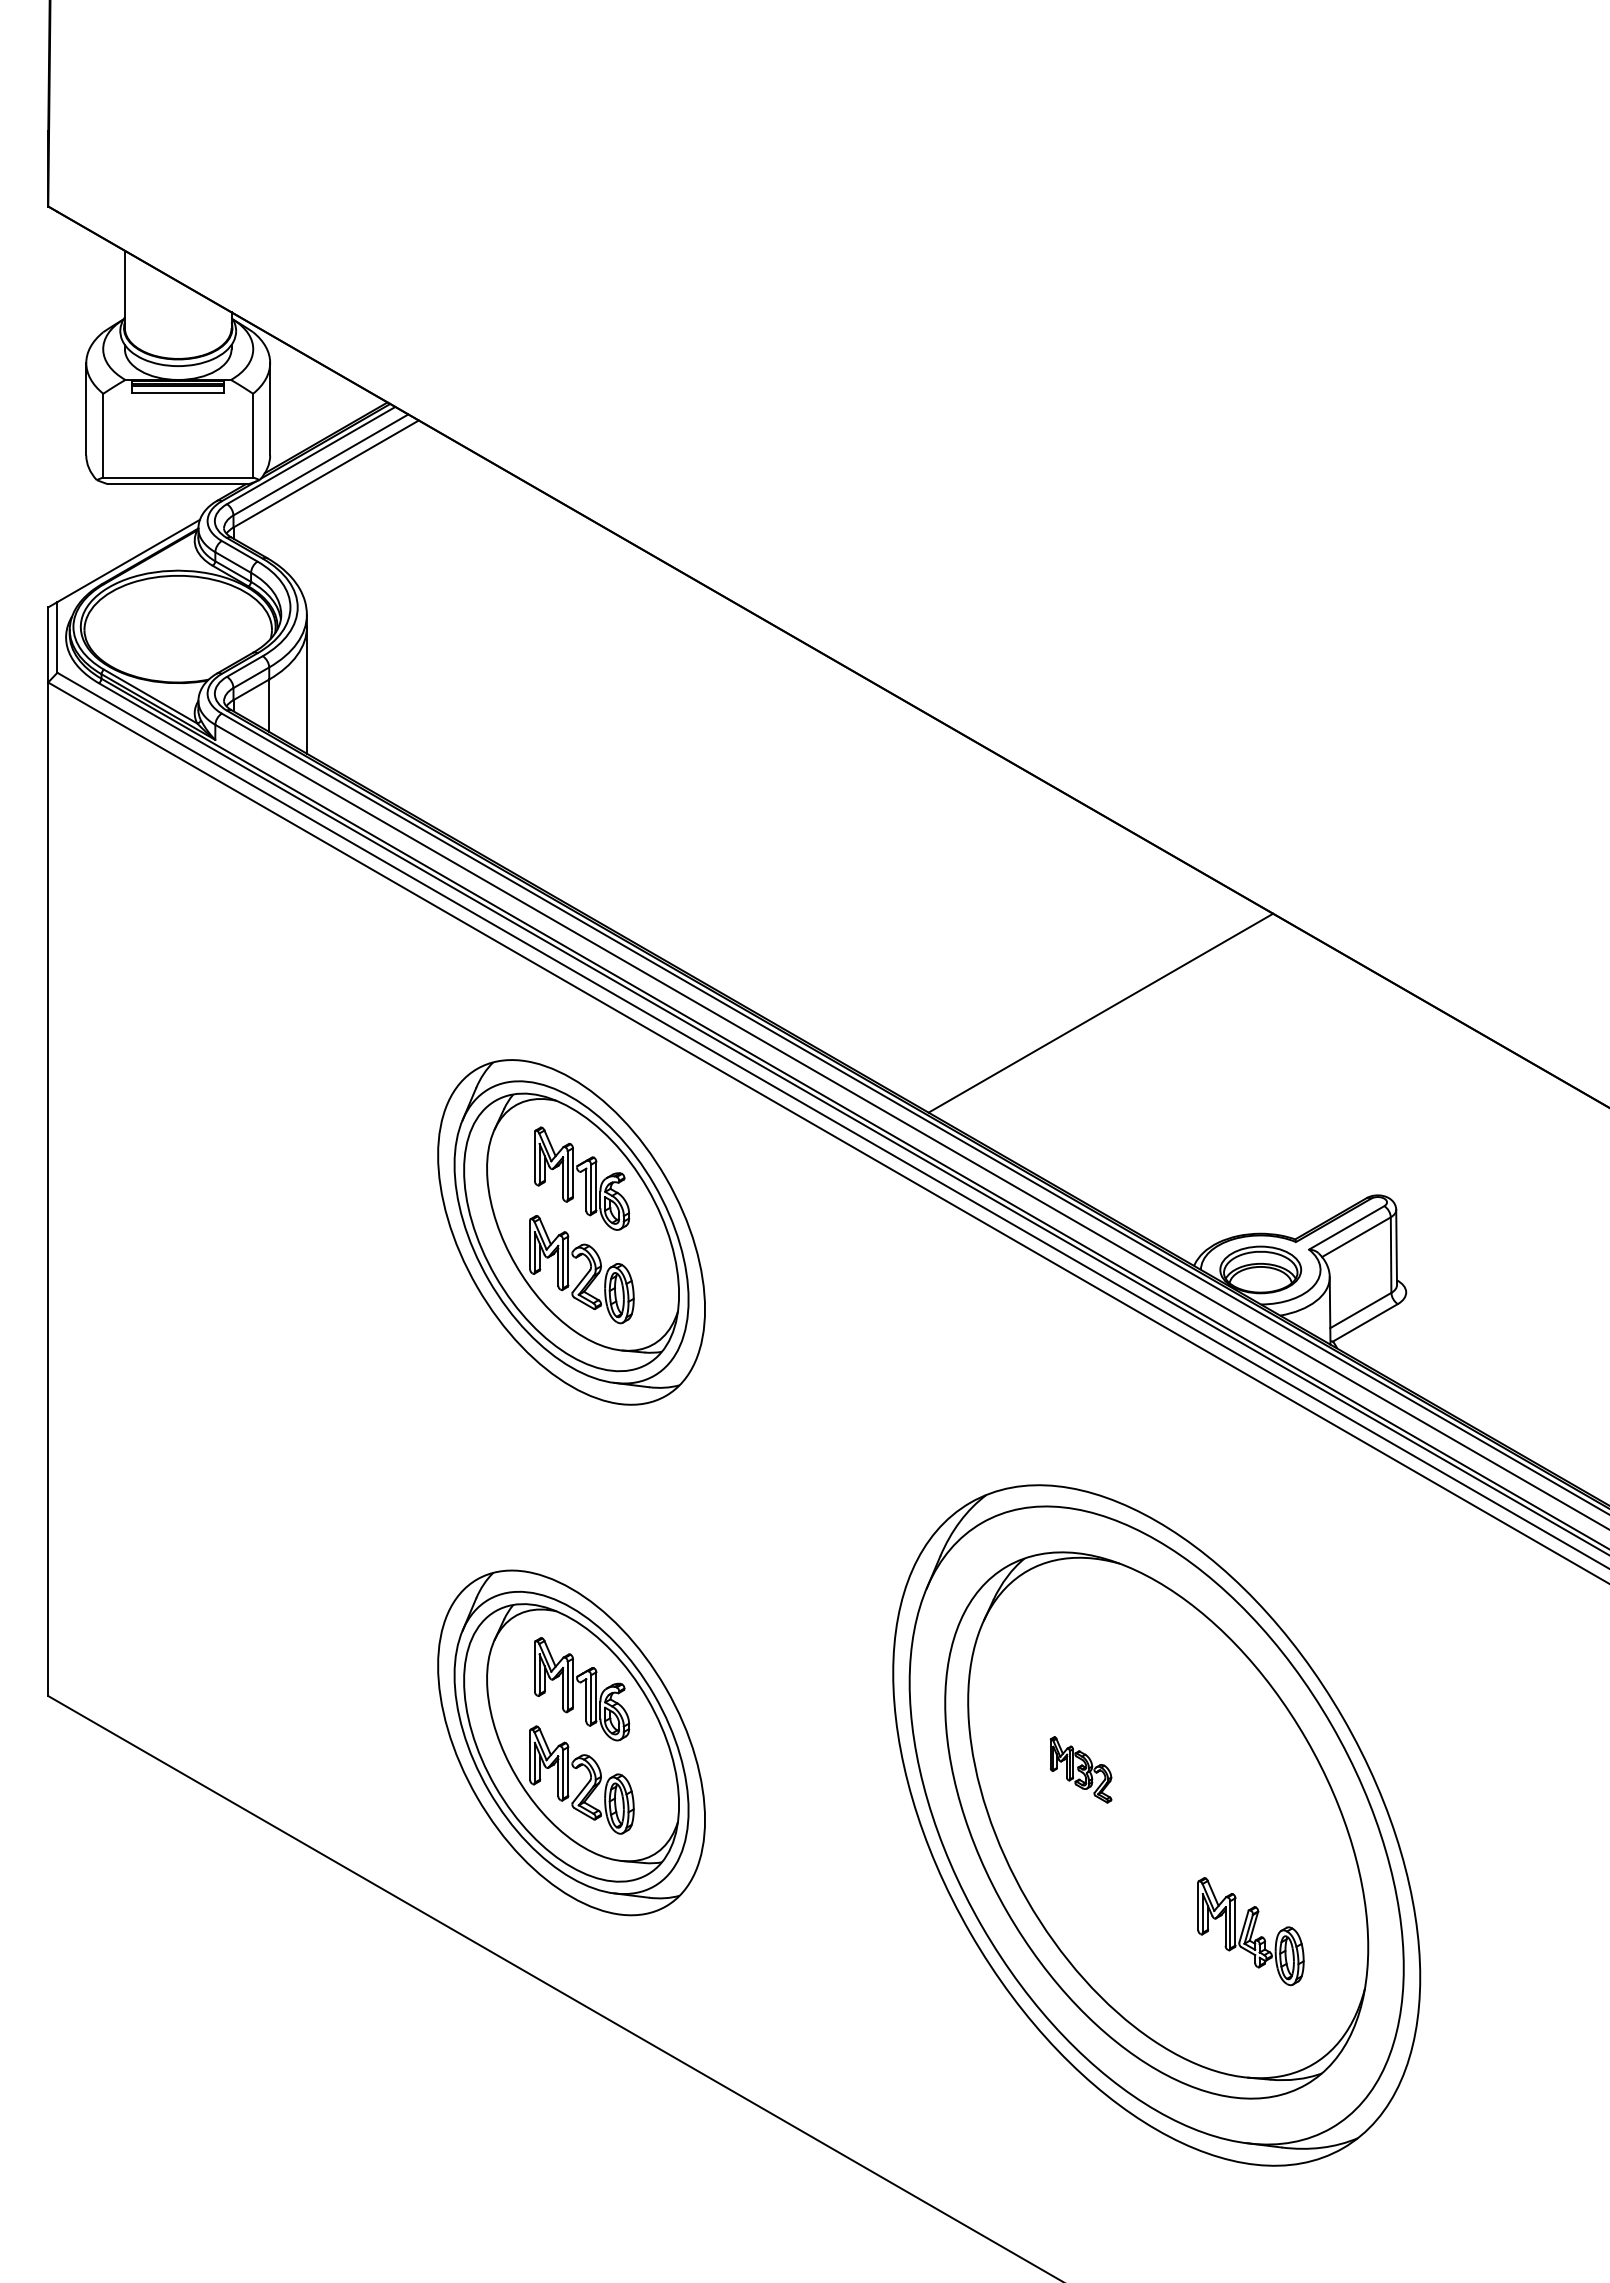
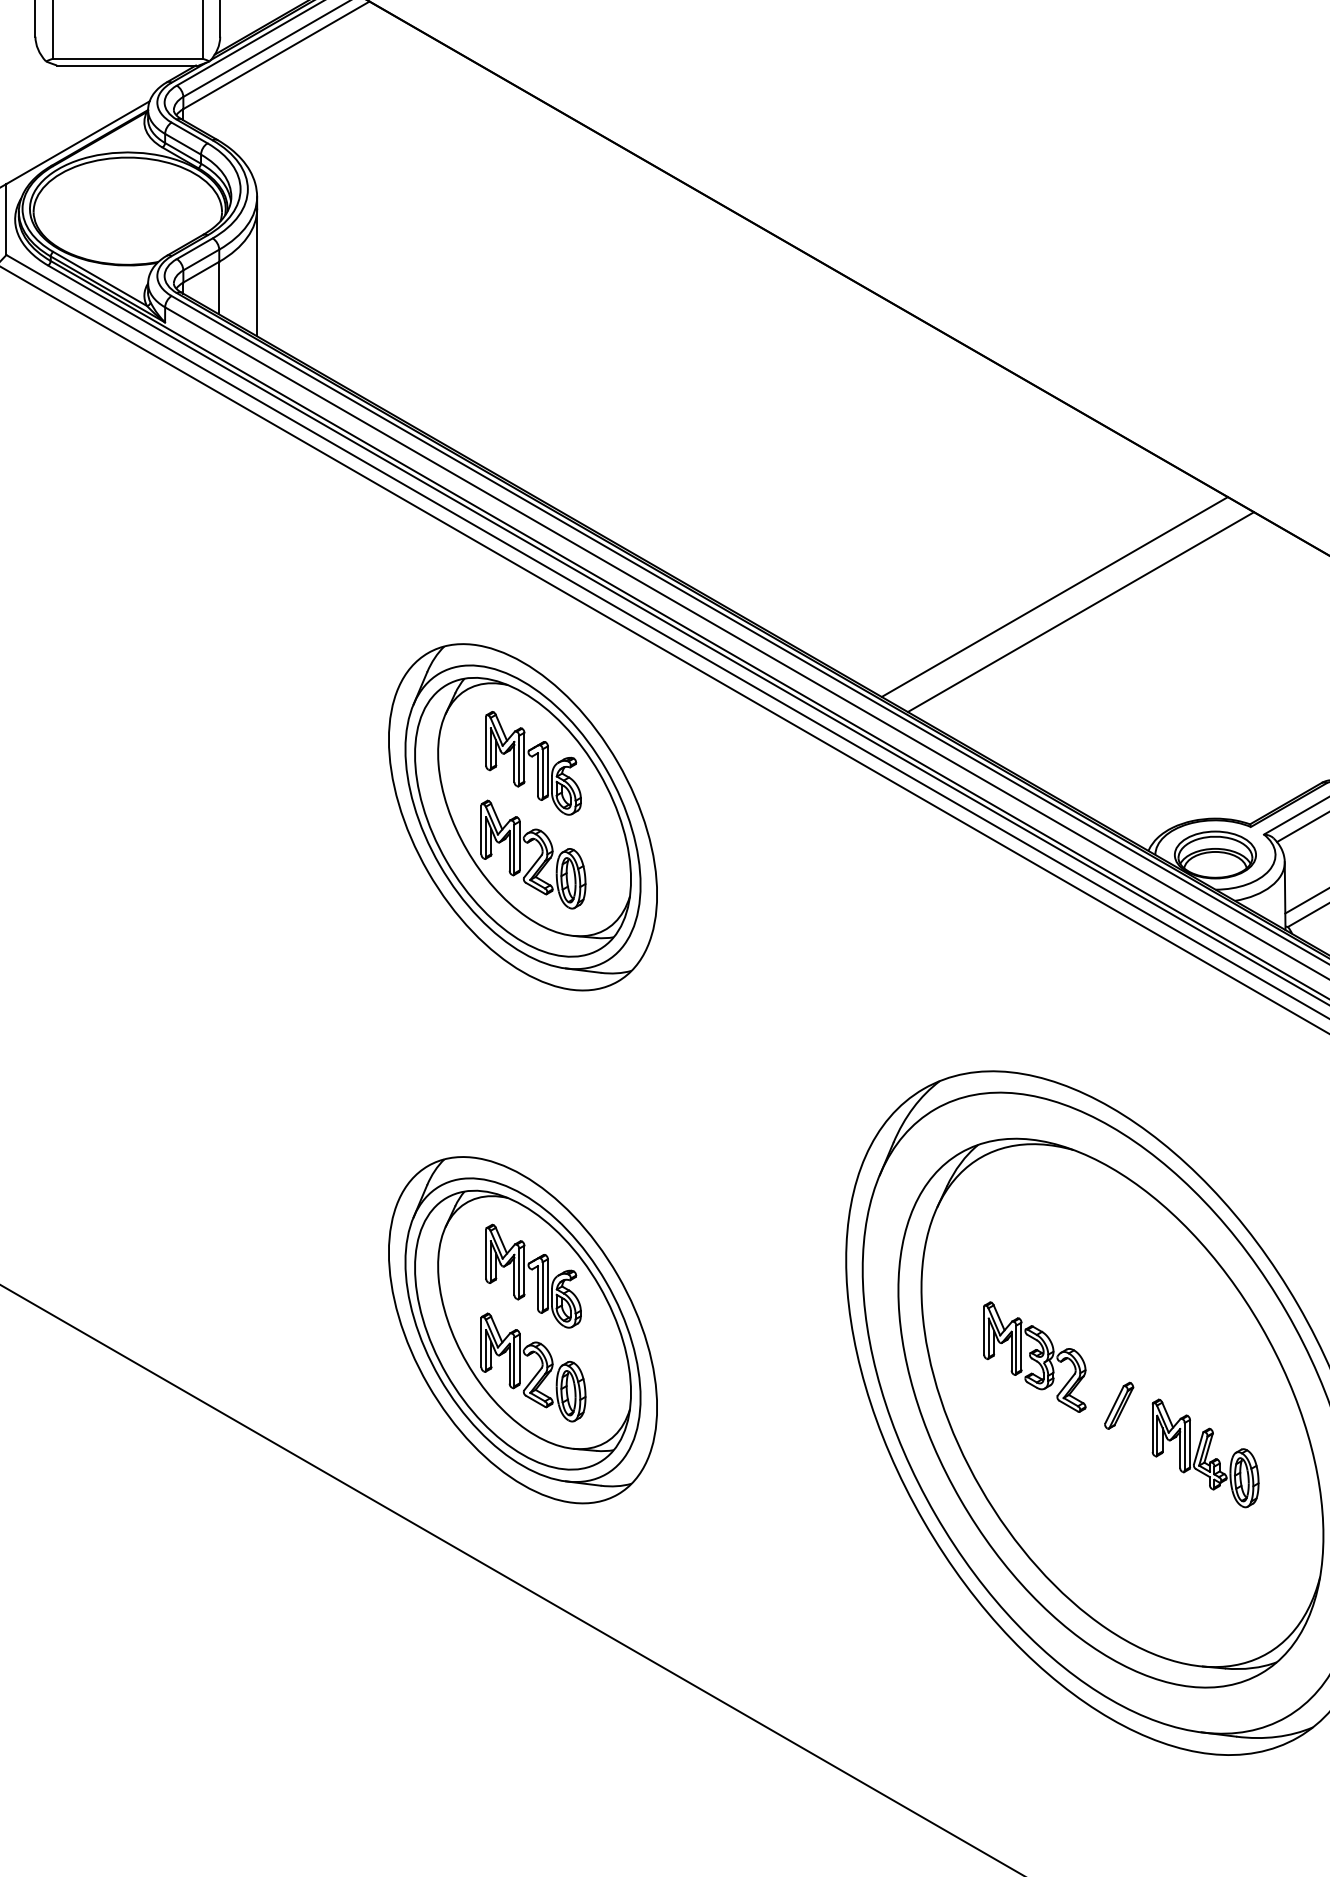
line: (1126, 1027) -> (1080, 611), added
part: (1080, 1769) -> (1034, 1356), size x1.67
part: (1164, 1817) -> (1118, 1405), added
part: (1250, 1931) -> (1205, 1453), moved

